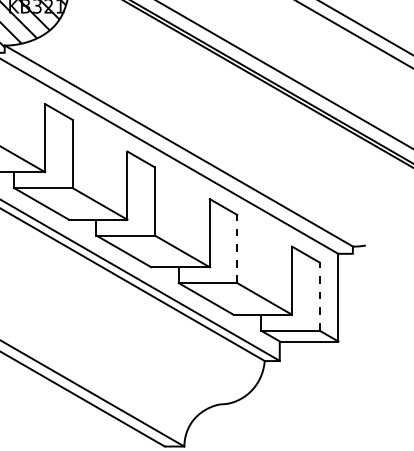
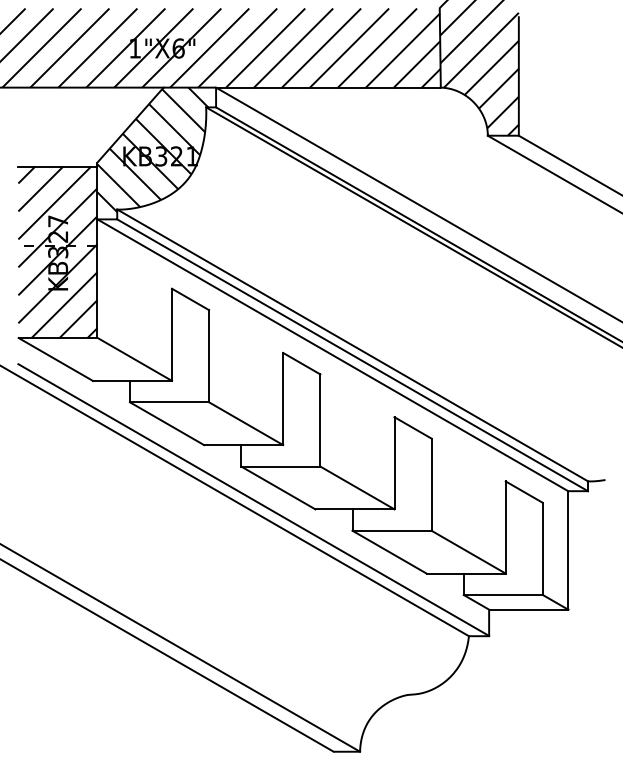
line: (178, 153) -> (352, 355), added
line: (237, 248) -> (431, 484), dashed -> solid
line: (319, 296) -> (542, 548), dashed -> solid

